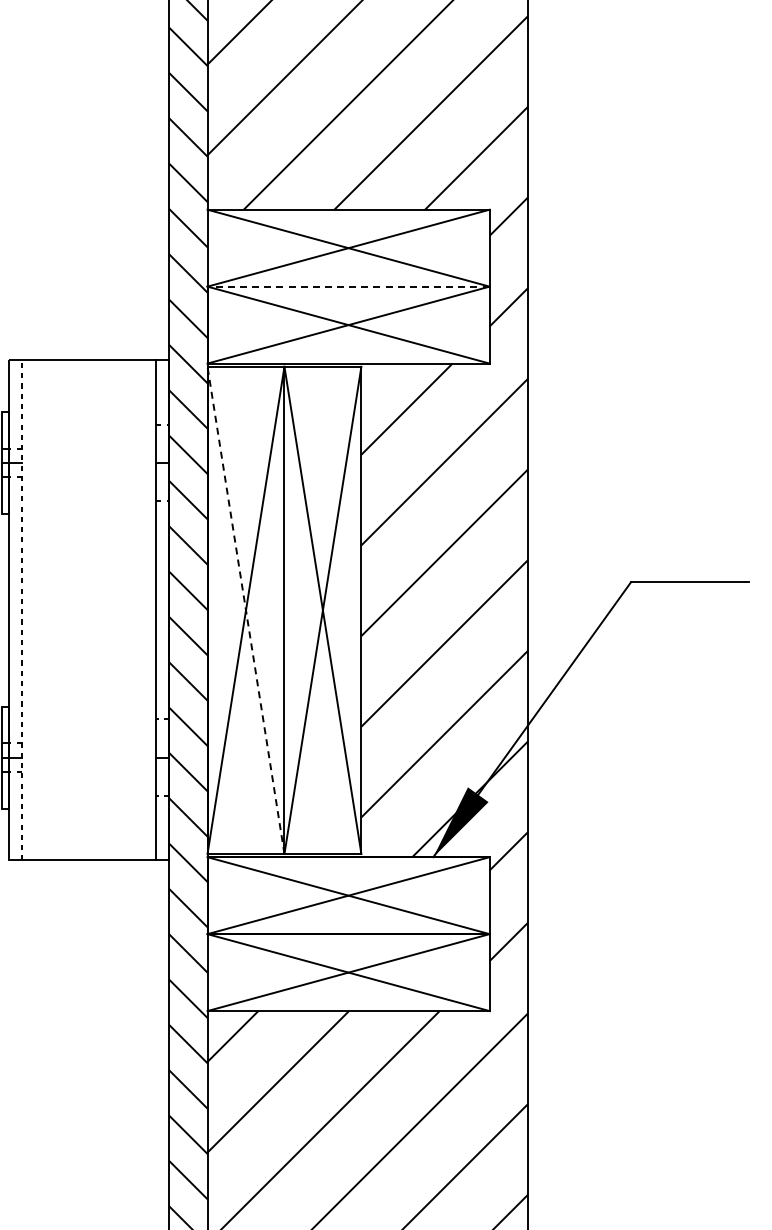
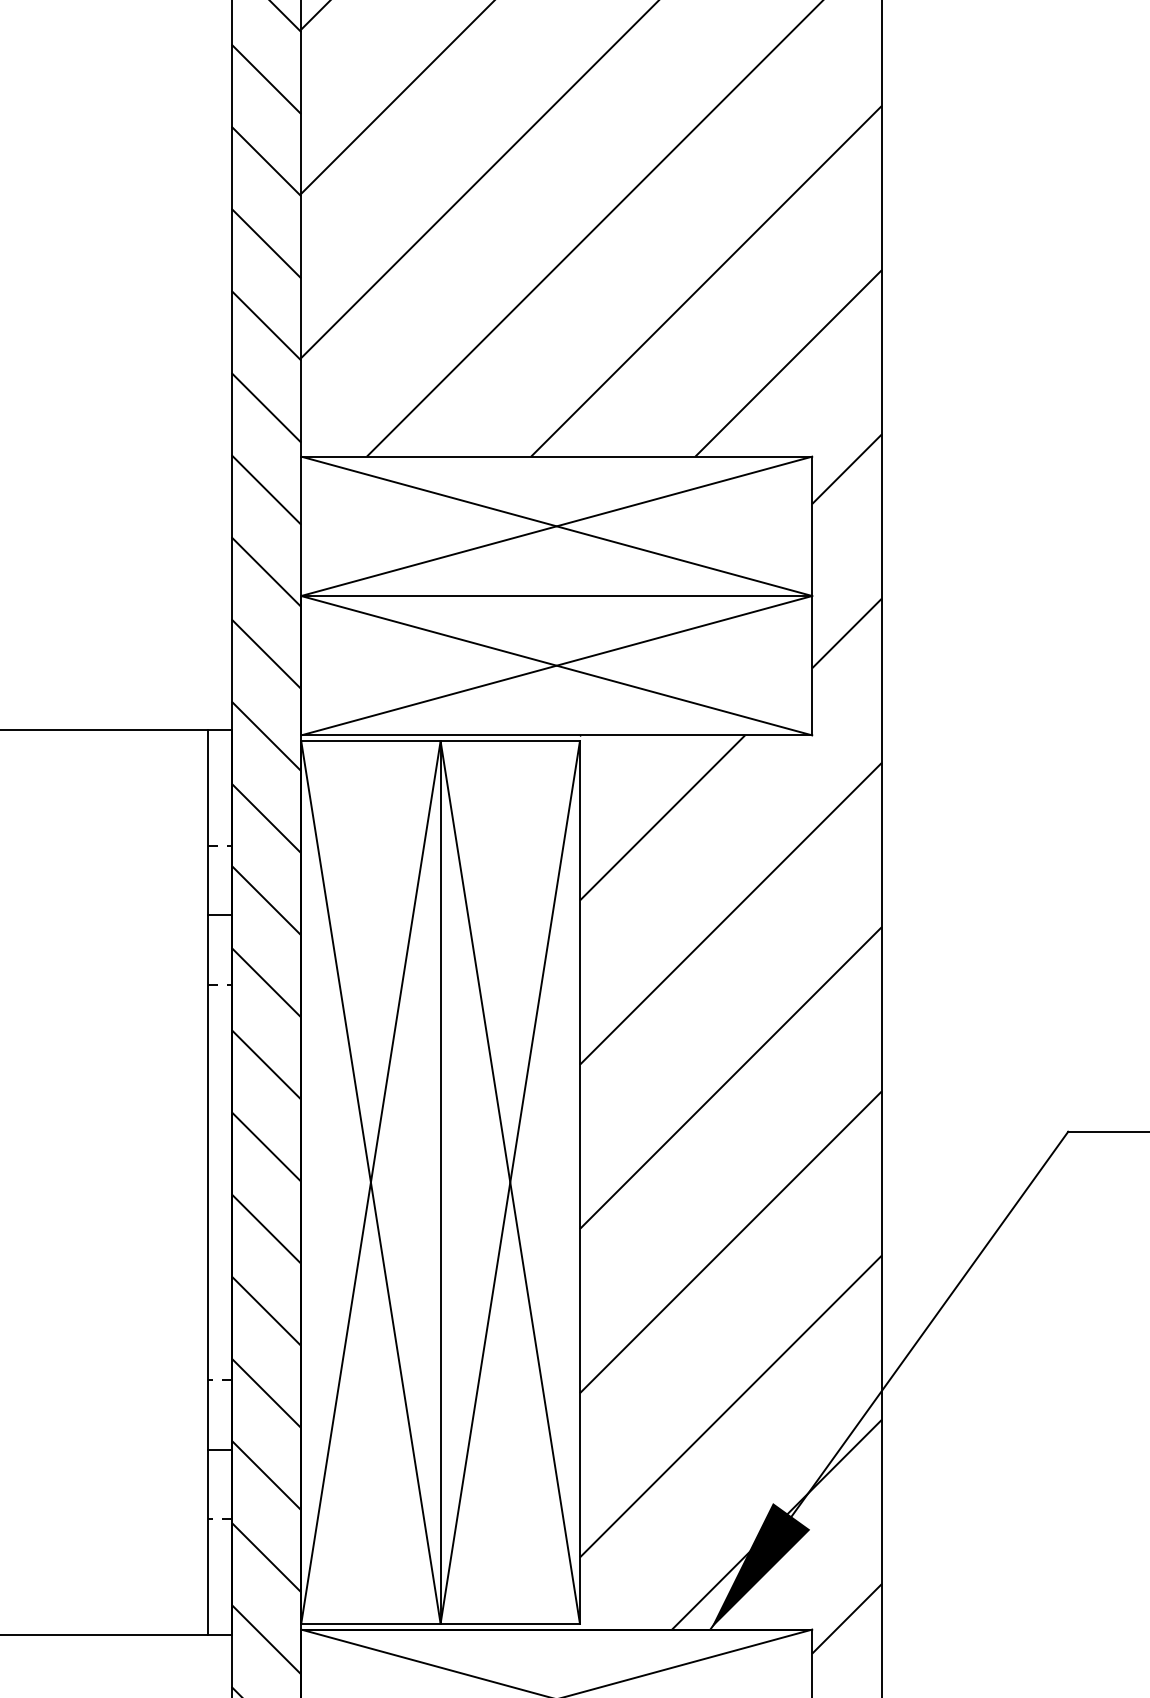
line: (348, 286) -> (556, 595), dashed -> solid
line: (246, 610) -> (371, 1182), dashed -> solid

